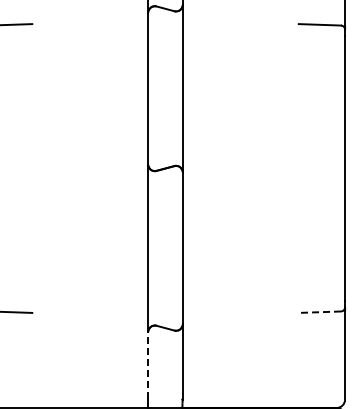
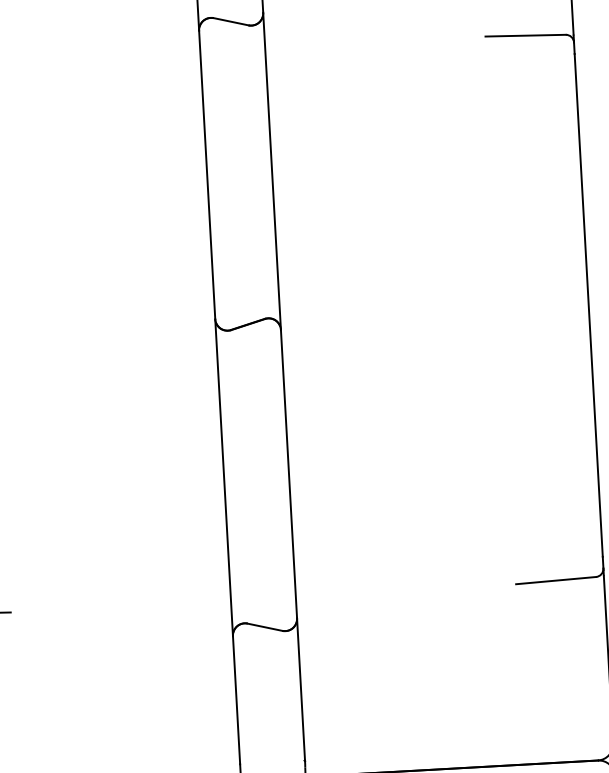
line: (319, 312) -> (555, 581), dashed -> solid
line: (148, 365) -> (236, 699), dashed -> solid

